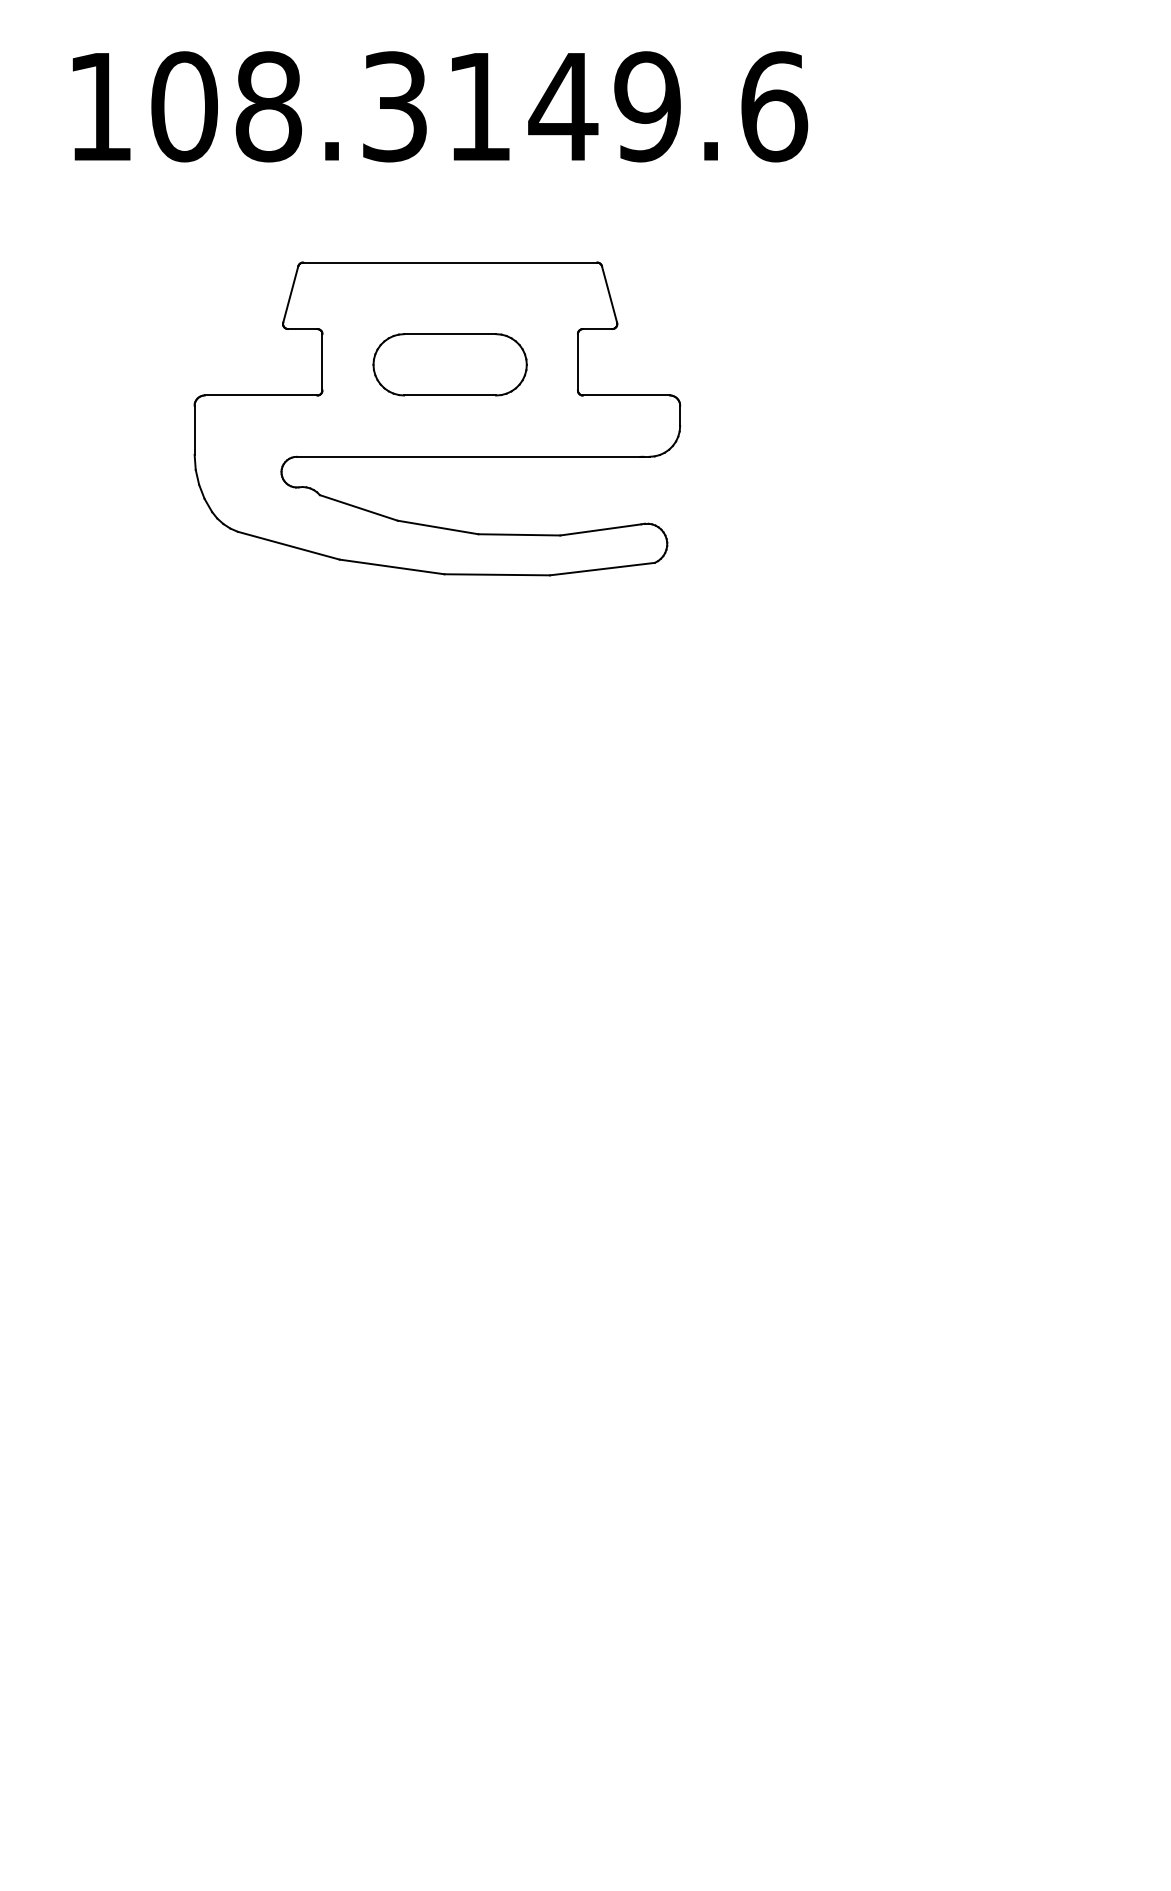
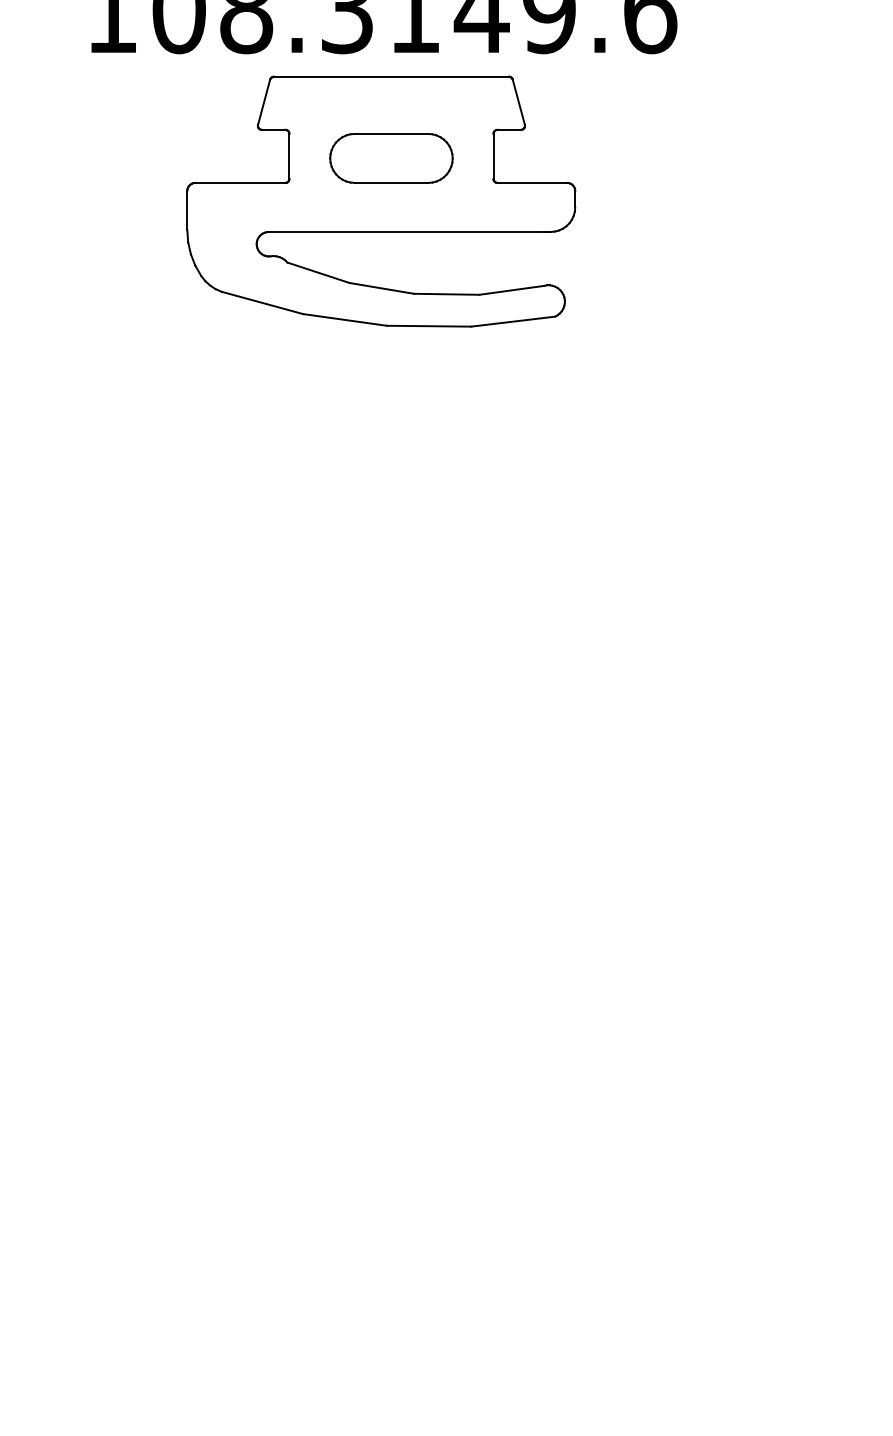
part: (437, 418) -> (381, 201), moved

